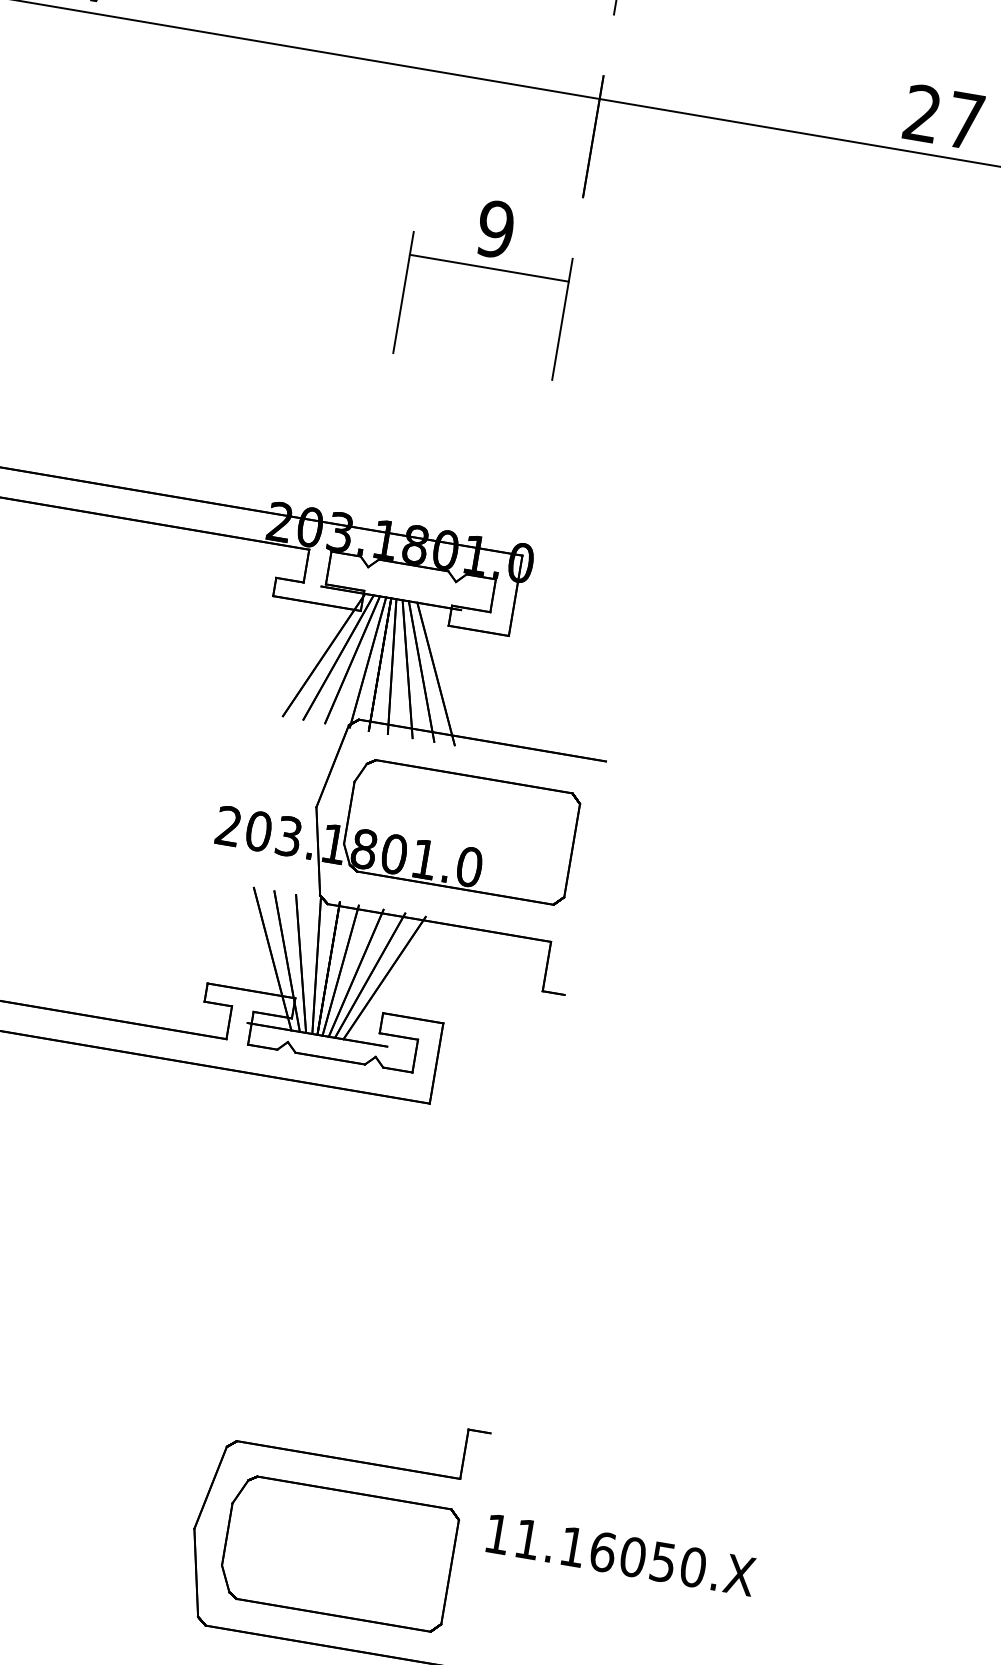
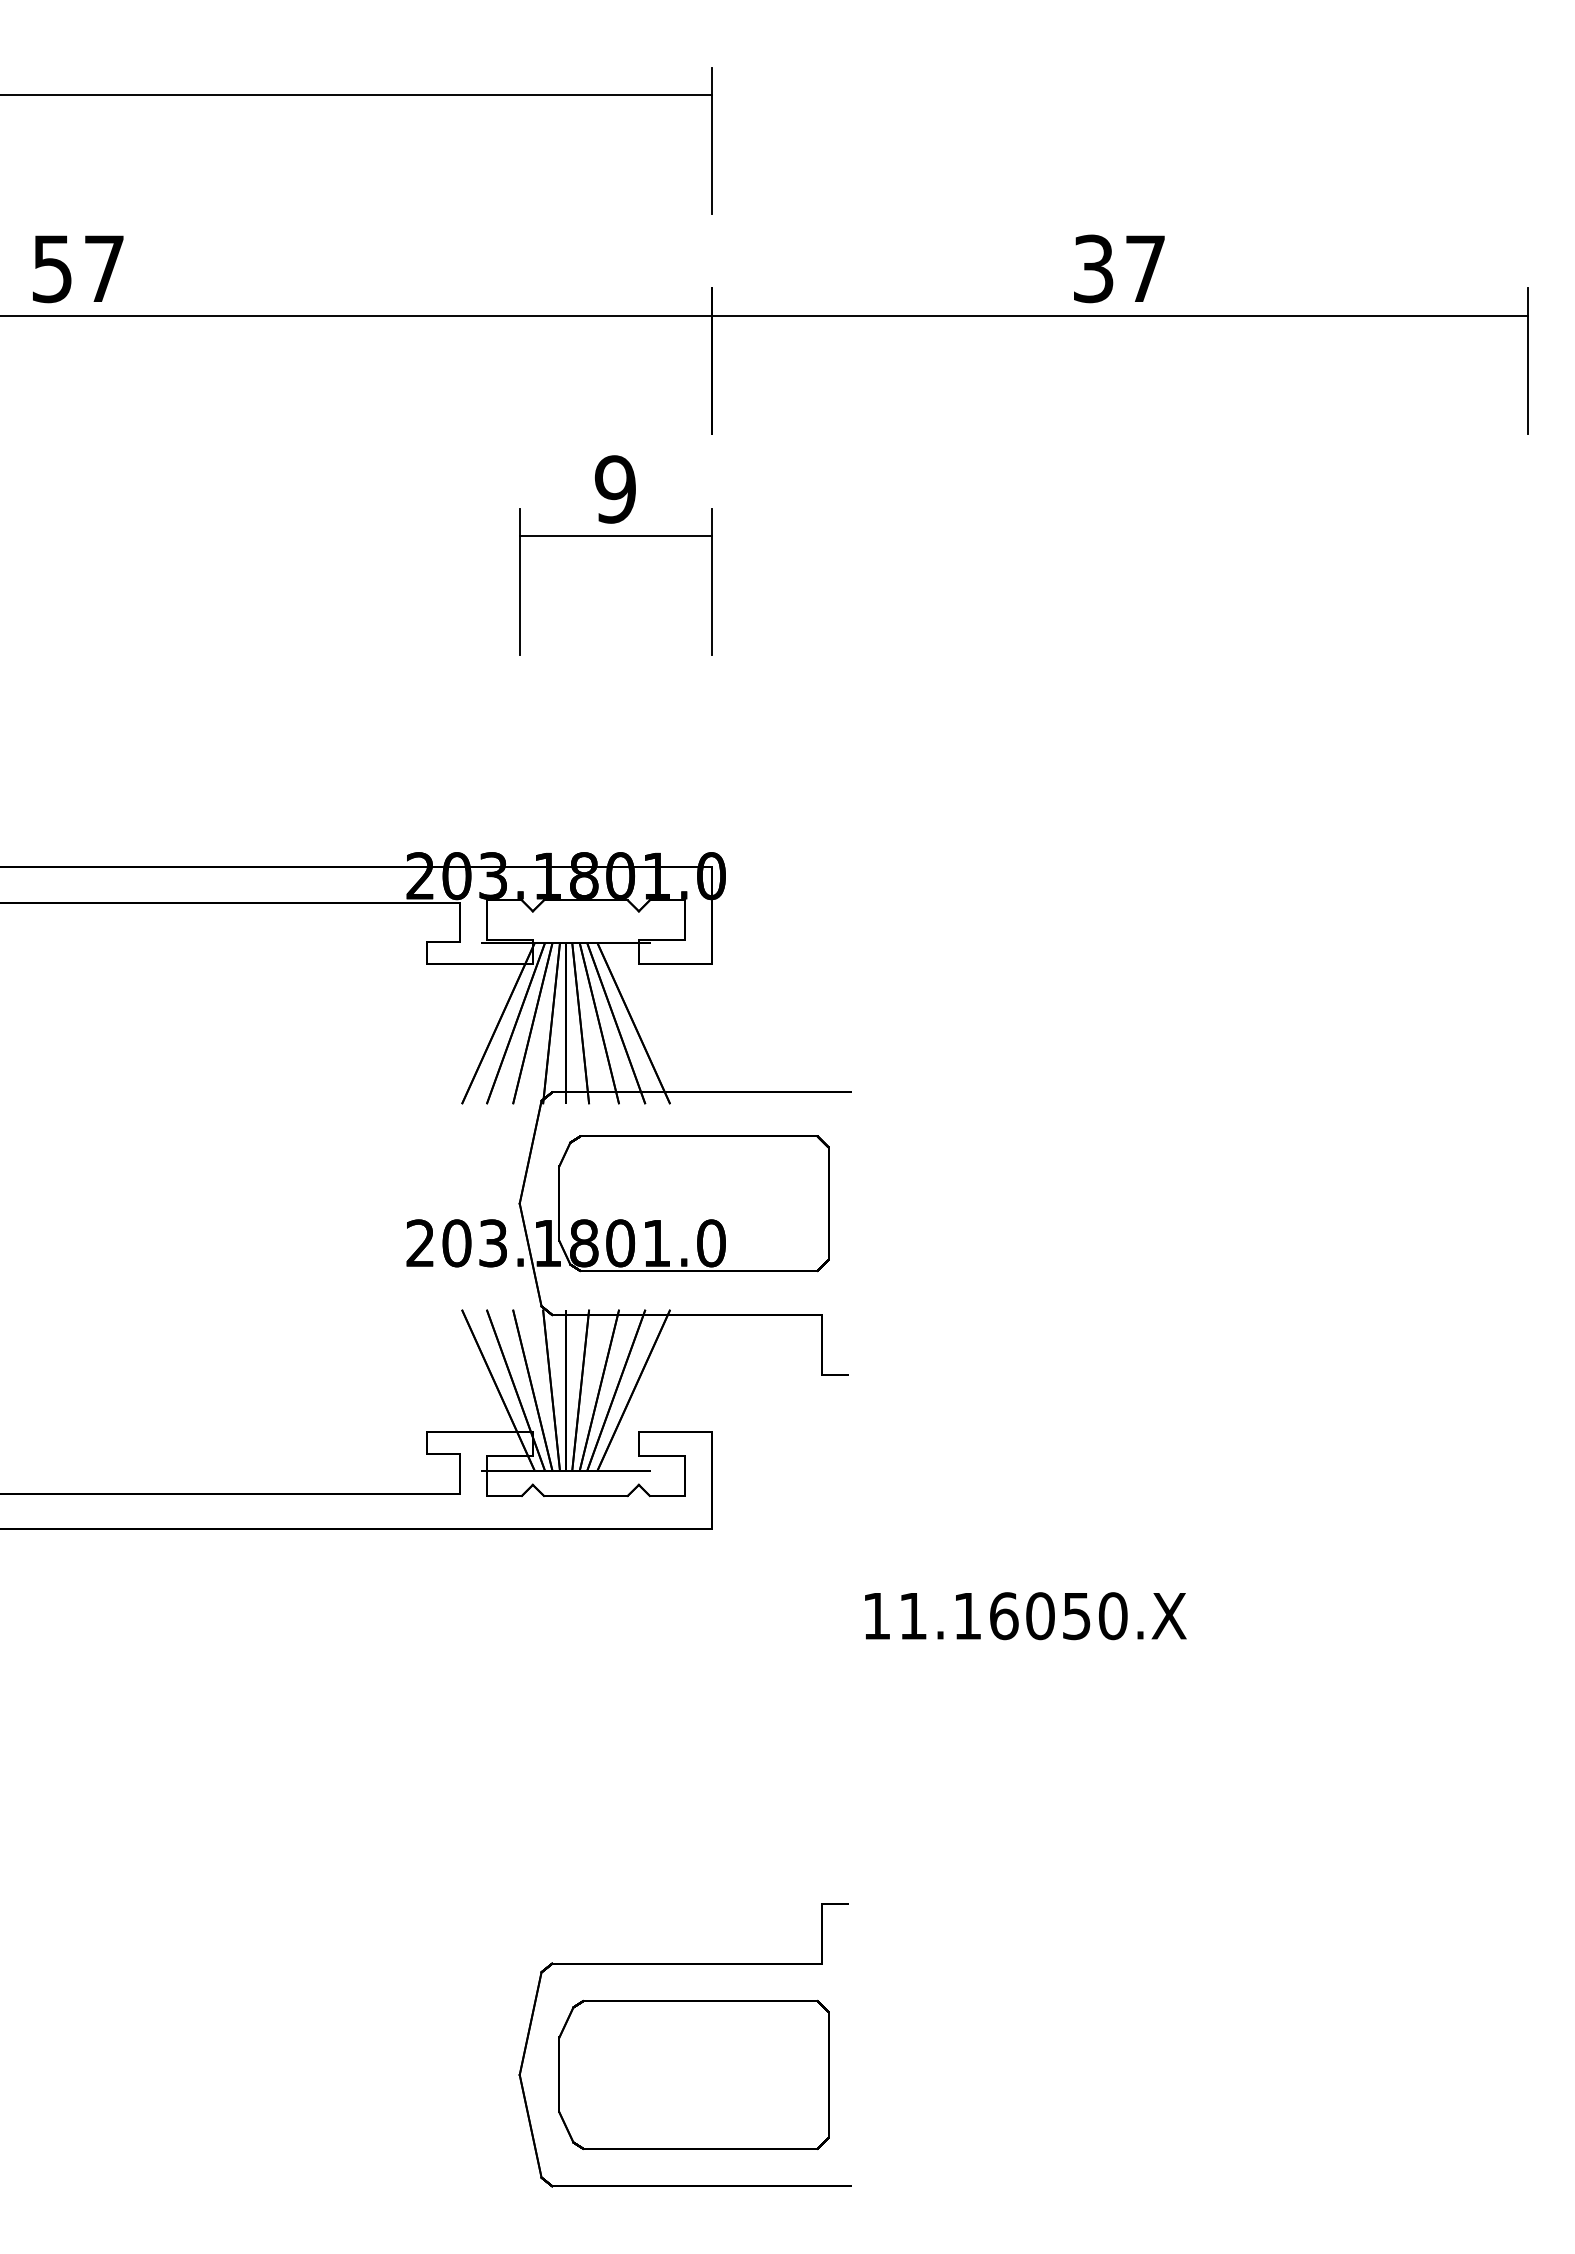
text: (922, 113) -> (1093, 268), 27 -> 37
text: (620, 1555) -> (1025, 1616), moved

